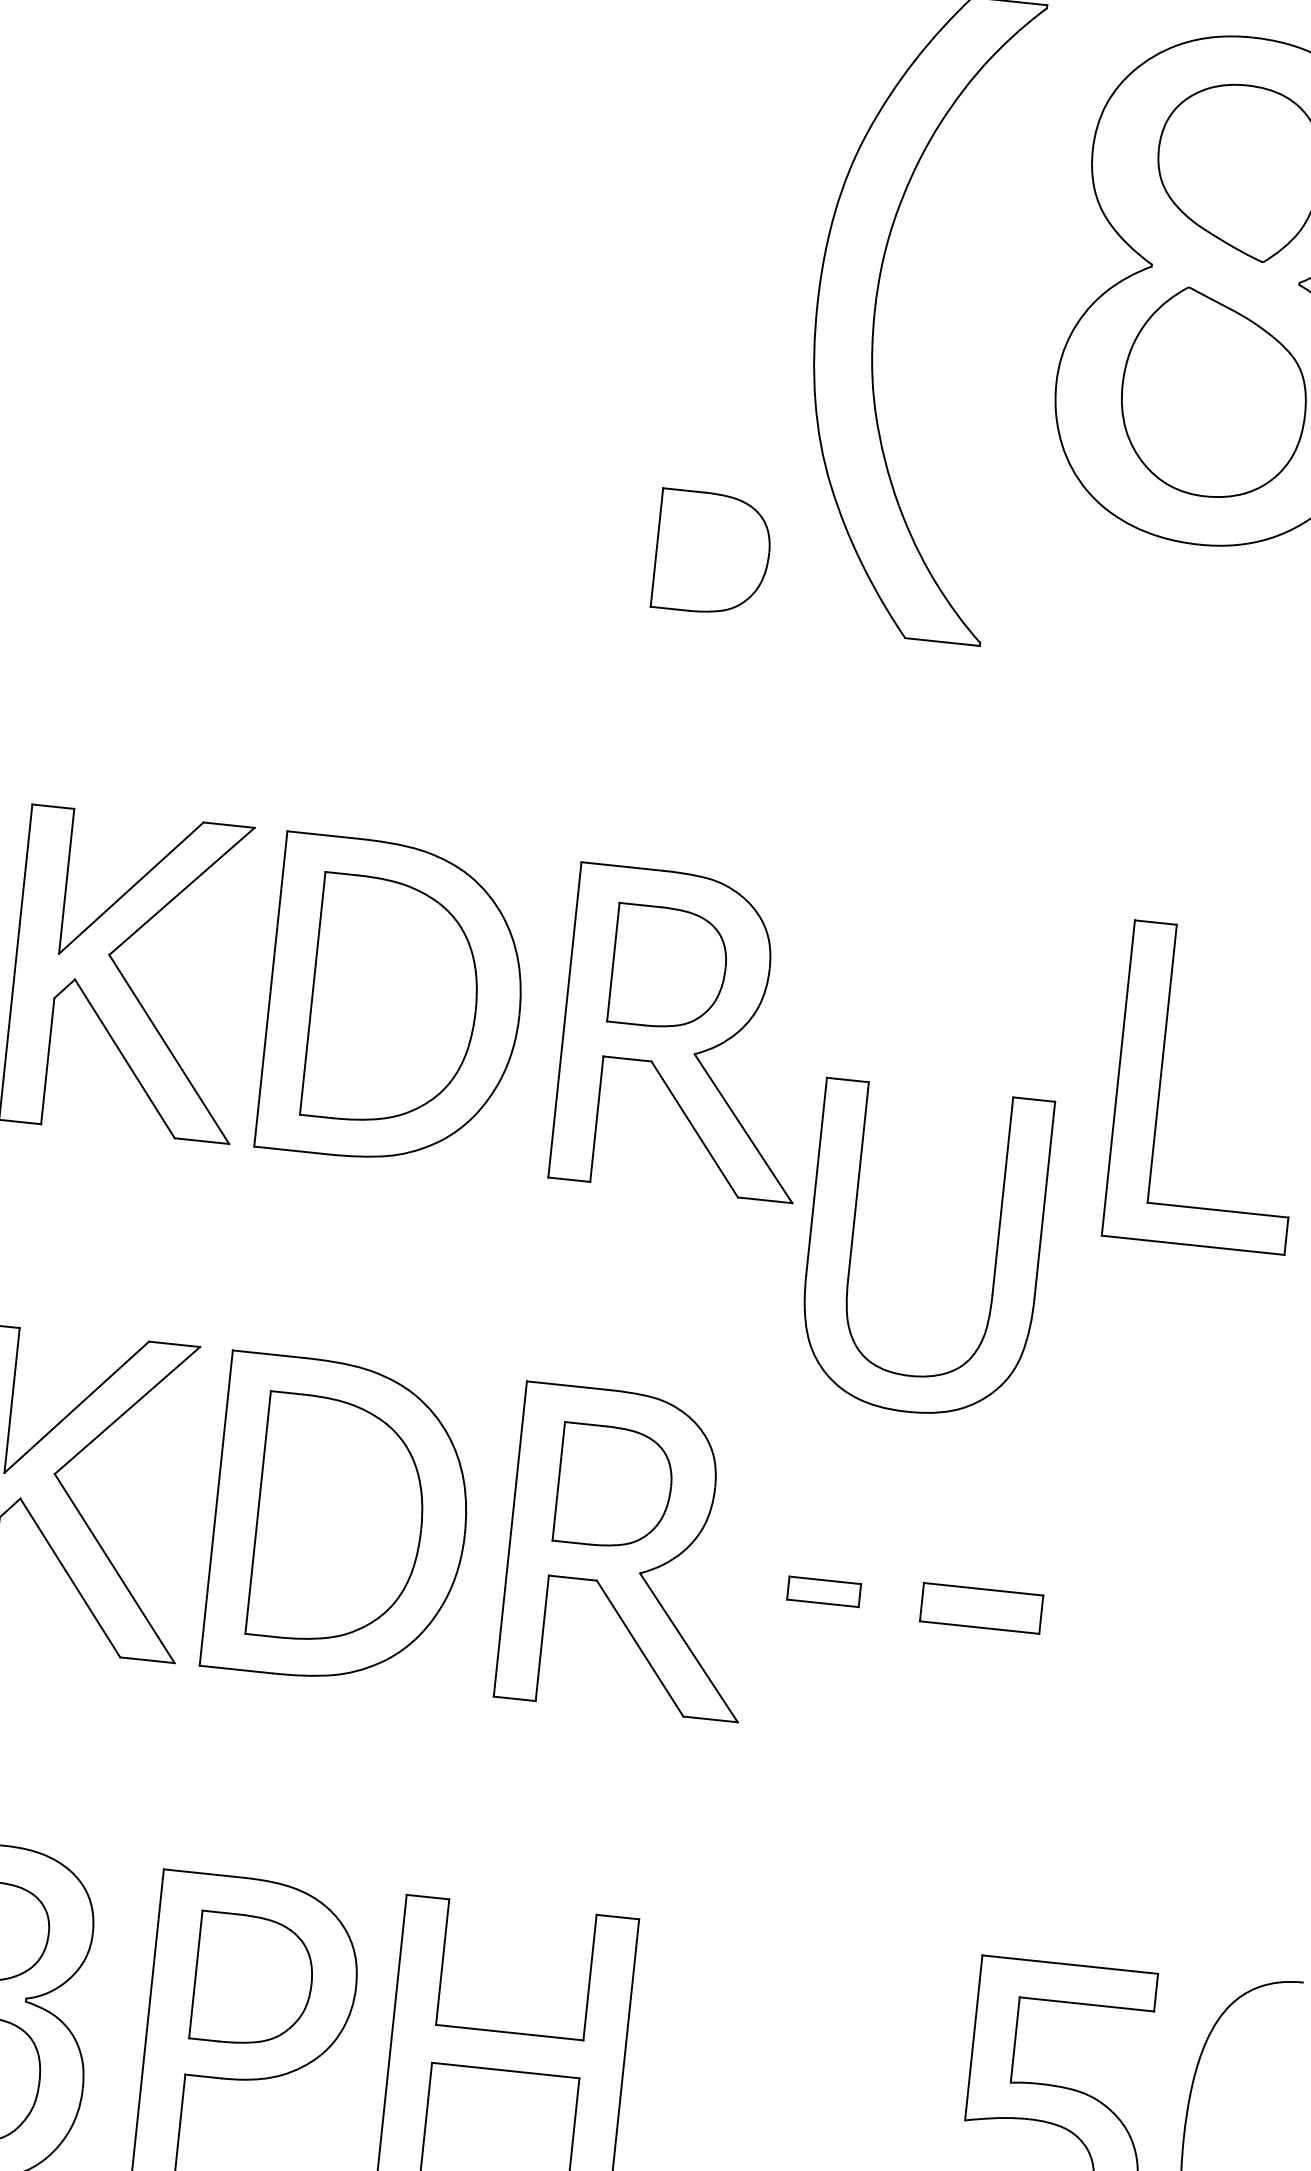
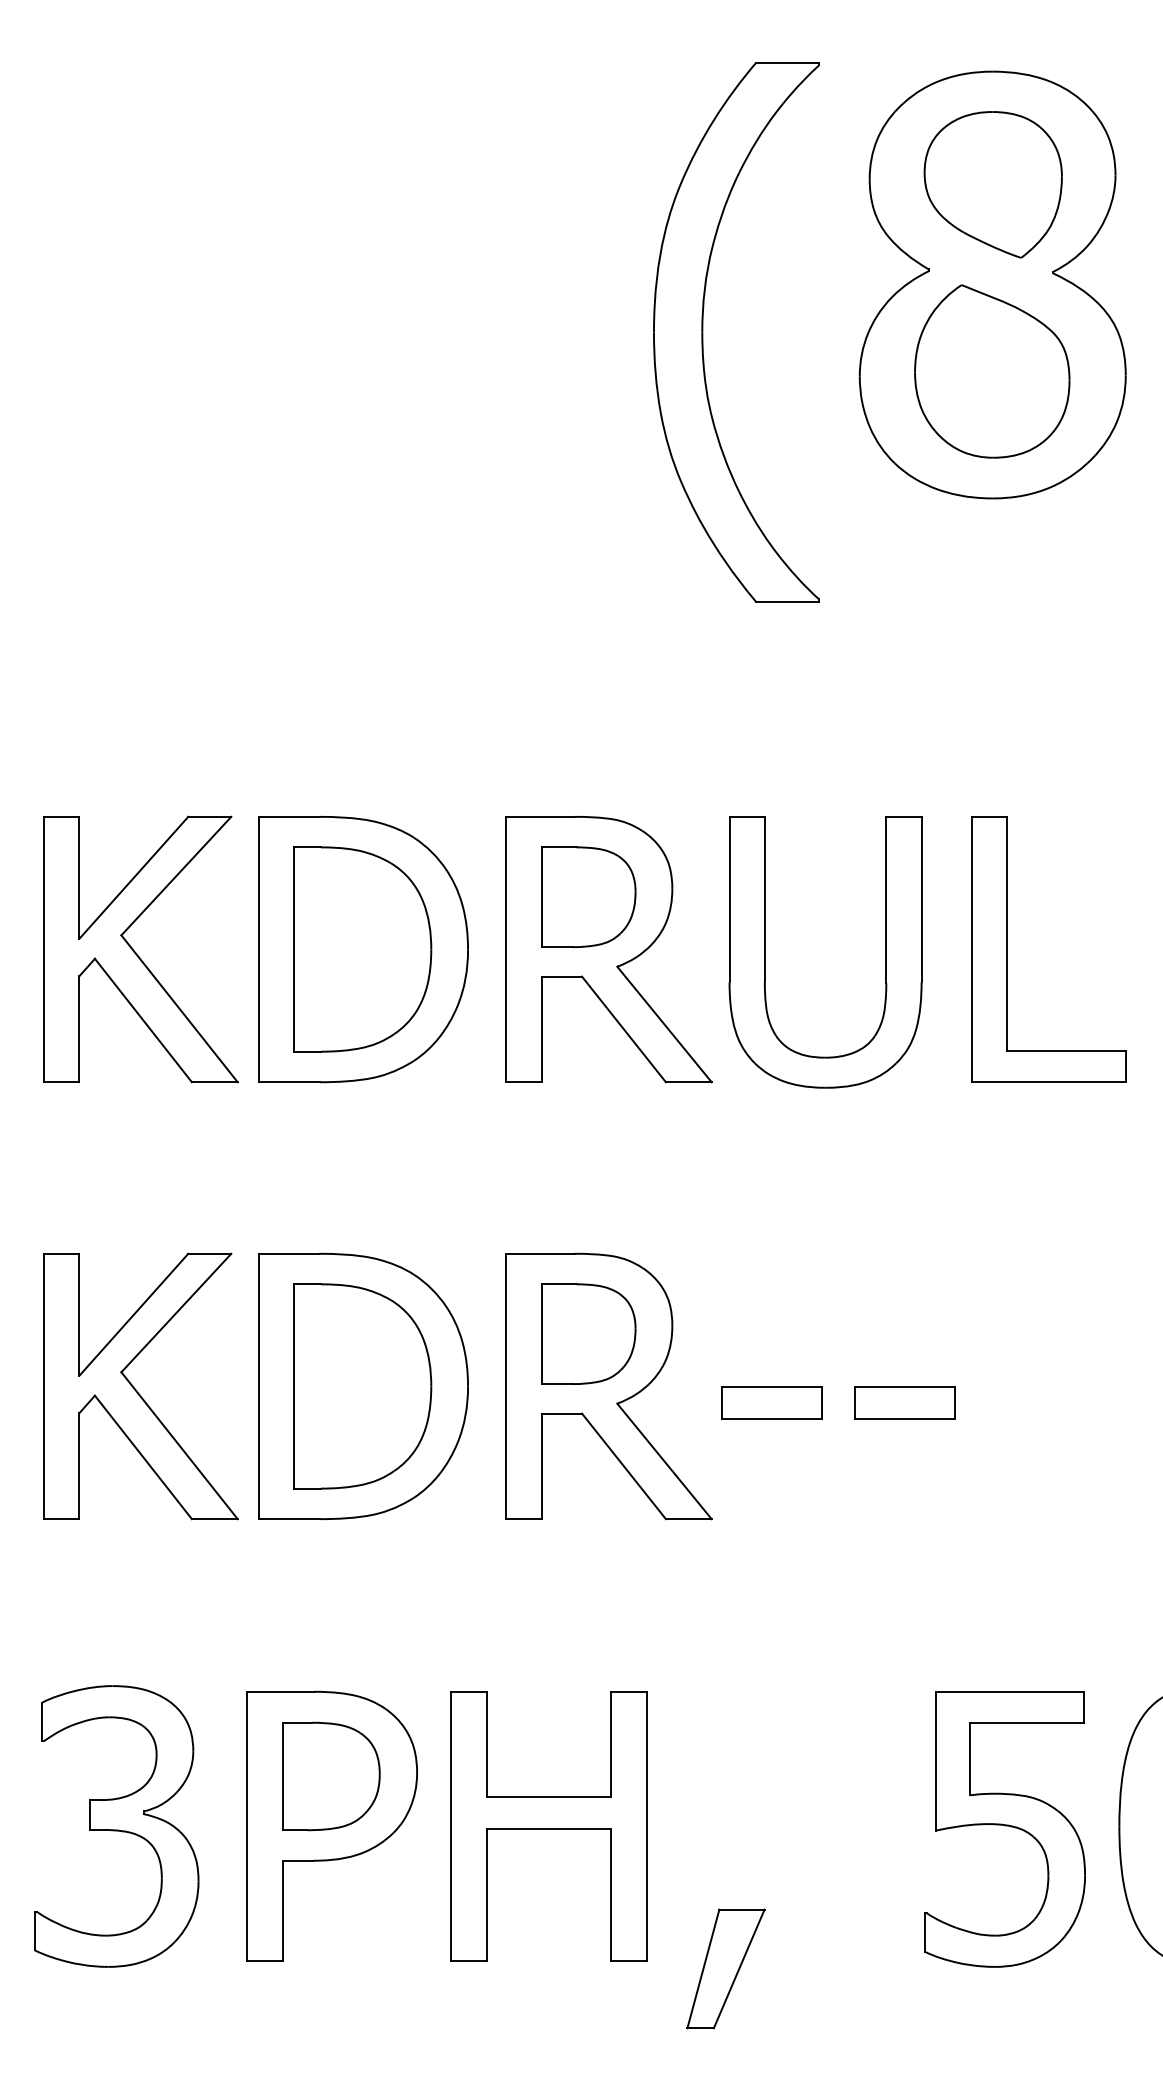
part: (712, 553) -> (588, 548), removed
part: (852, 1243) -> (765, 952), moved
part: (823, 1591) -> (771, 1402), size x1.67

